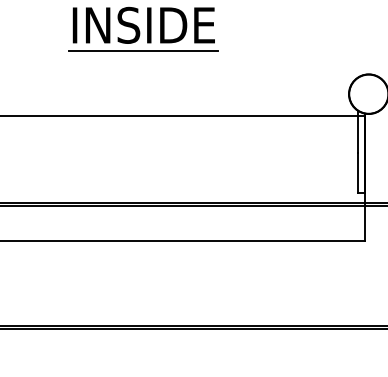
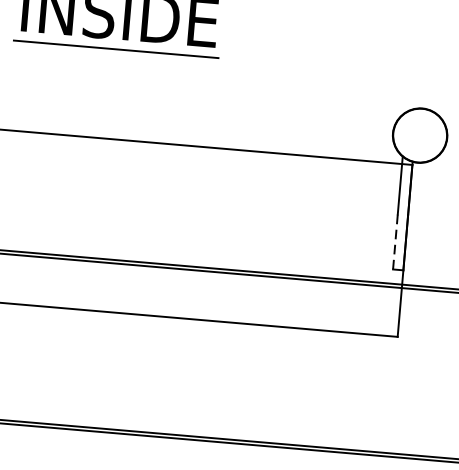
line: (357, 172) -> (395, 241), solid -> dashed

